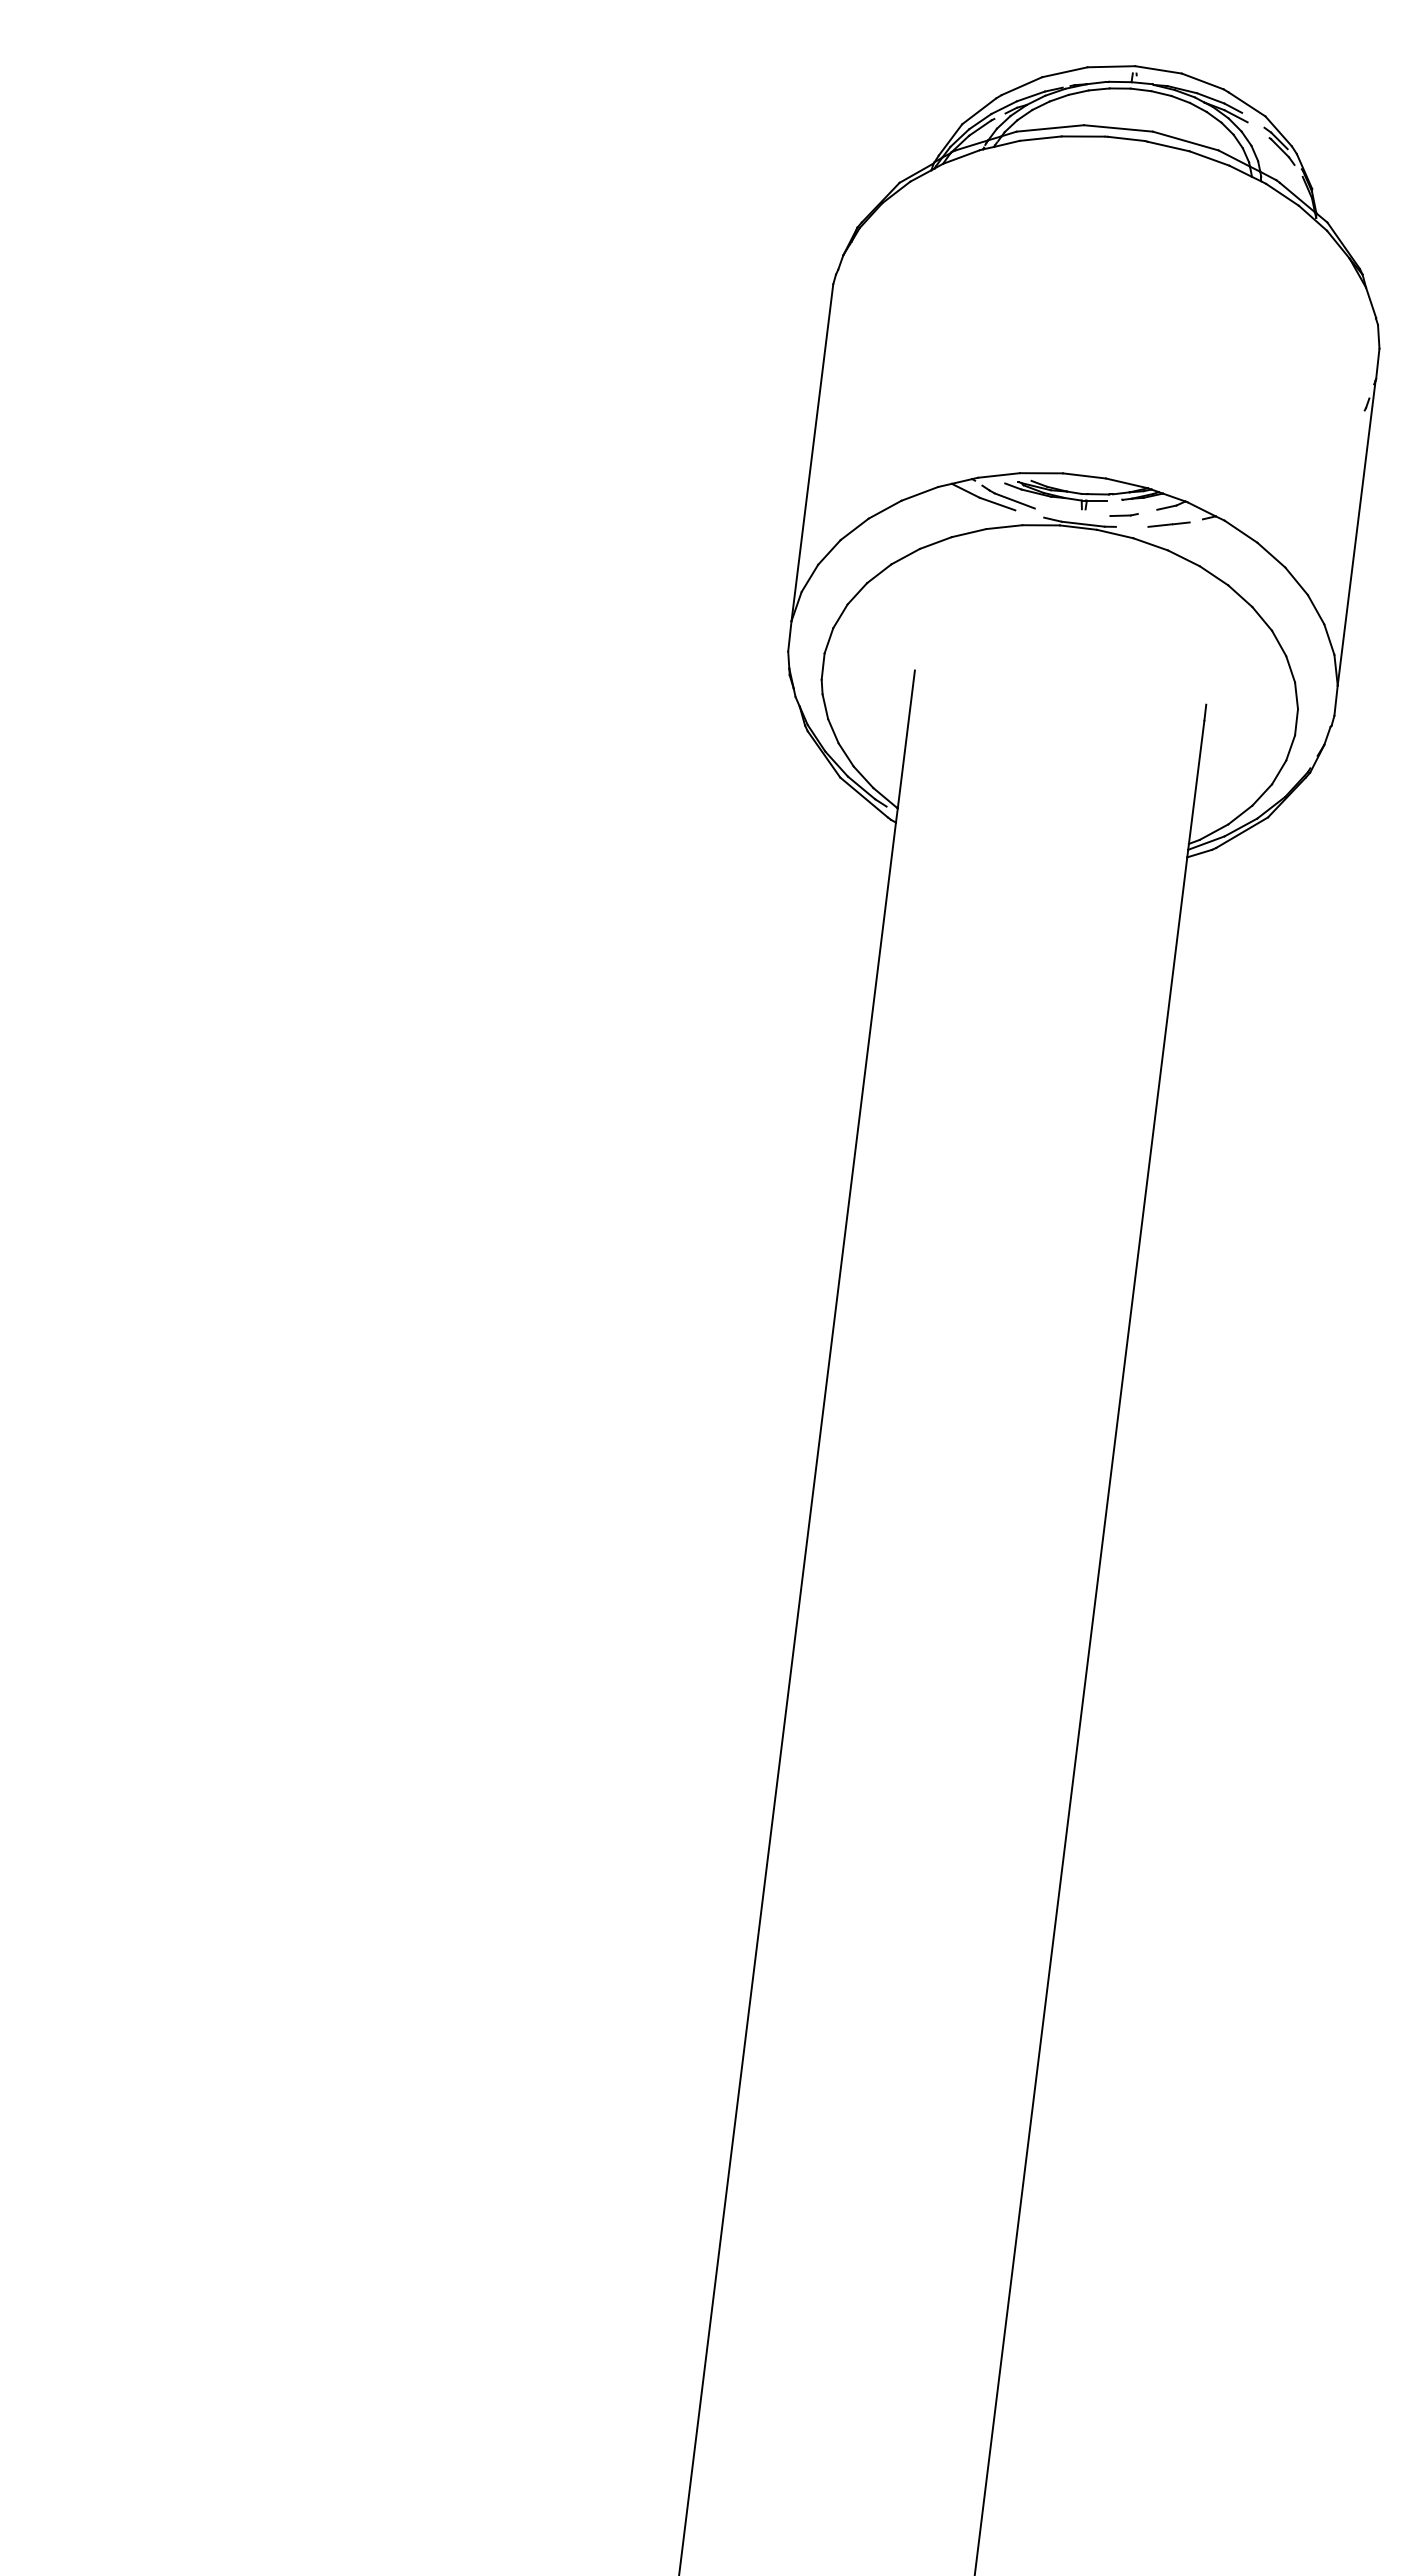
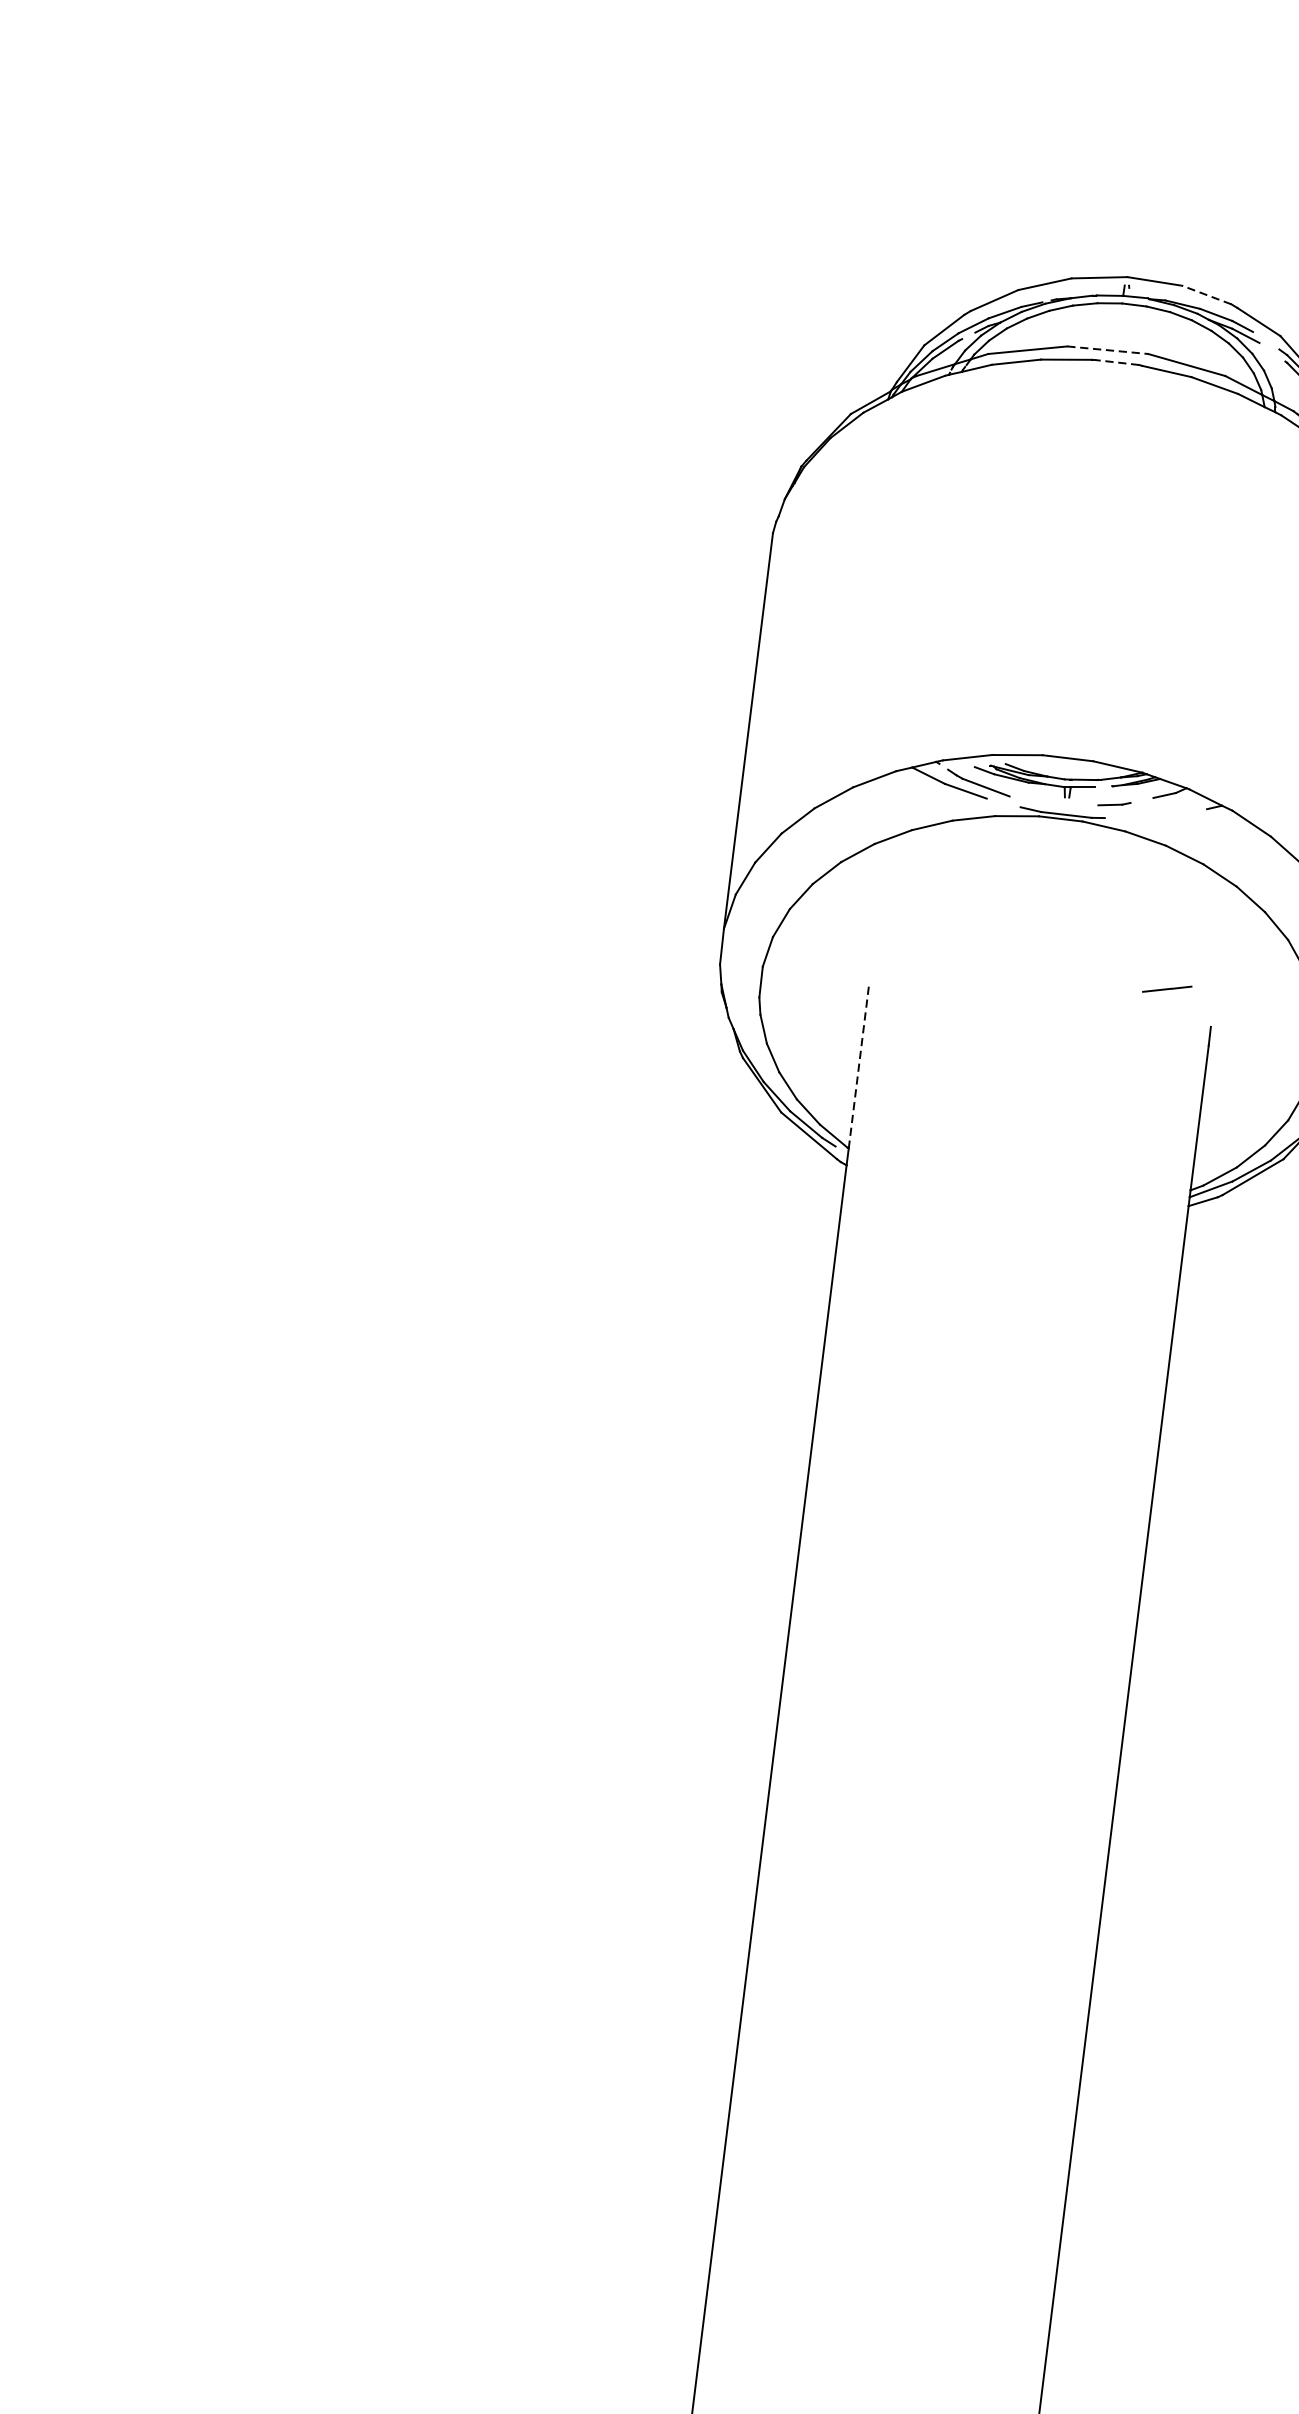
line: (1202, 81) -> (1206, 295), solid -> dashed
line: (1118, 128) -> (1107, 350), solid -> dashed
line: (1126, 138) -> (1117, 362), solid -> dashed
line: (1168, 524) -> (1166, 989), moved
line: (906, 739) -> (858, 1067), solid -> dashed

